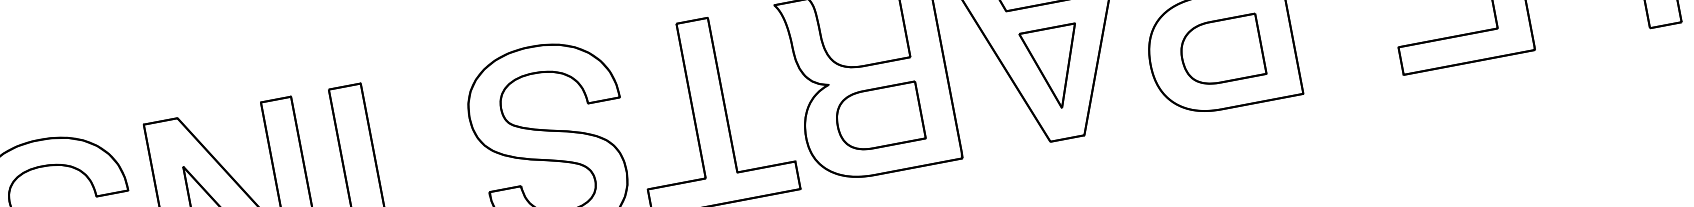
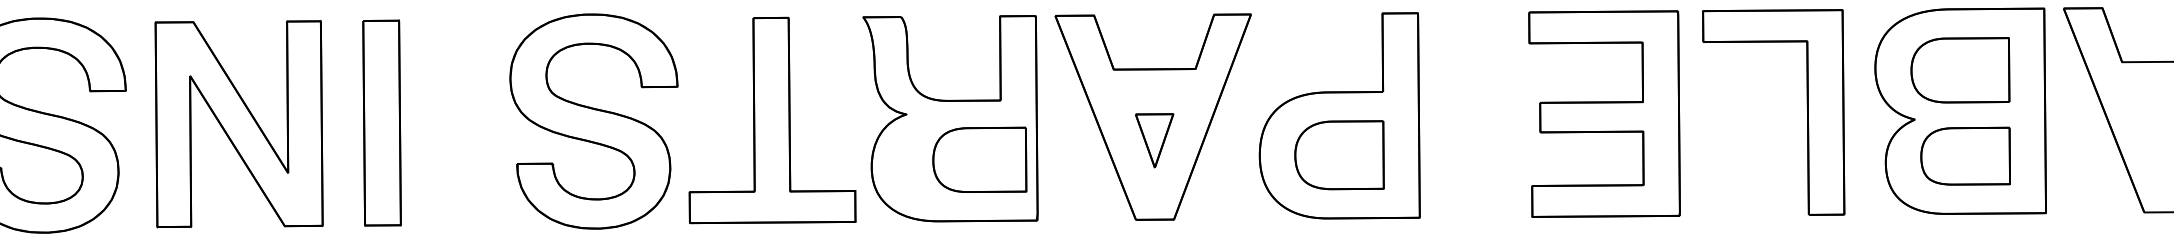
part: (1054, 67) -> (1154, 140), size x0.6
part: (878, 117) -> (979, 159), moved

